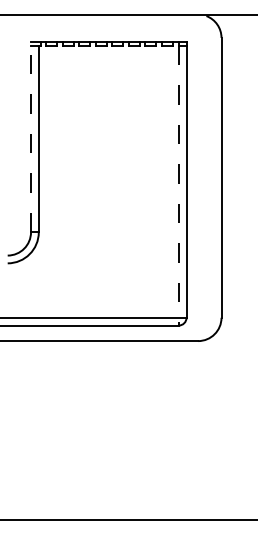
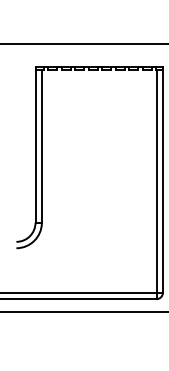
line: (31, 136) -> (35, 144), dashed -> solid
line: (178, 185) -> (156, 184), dashed -> solid

